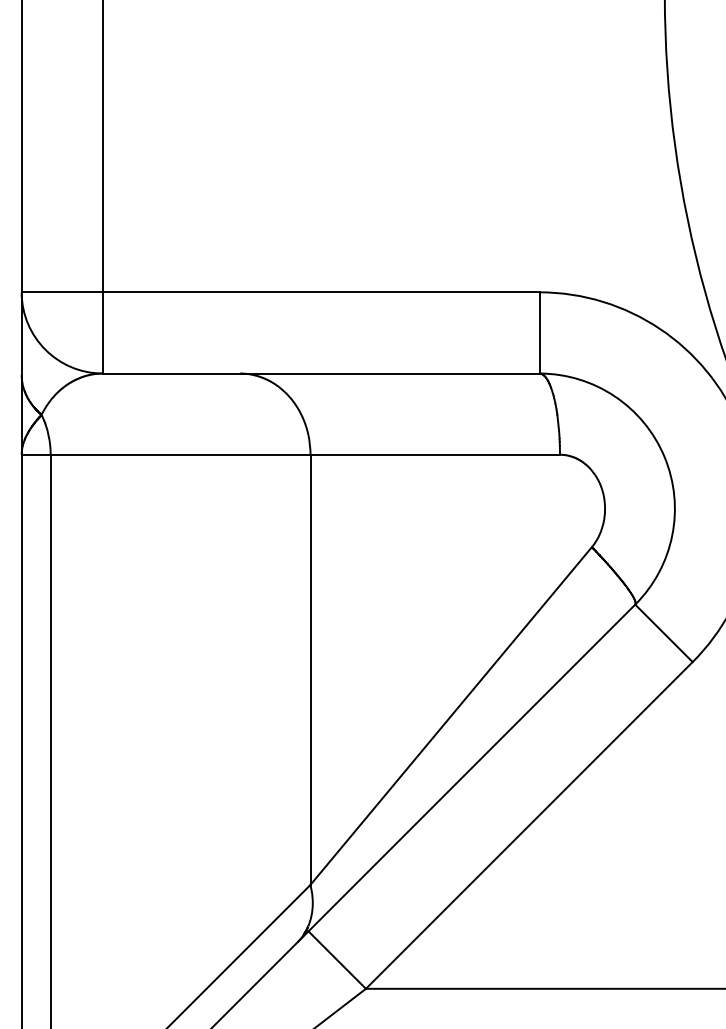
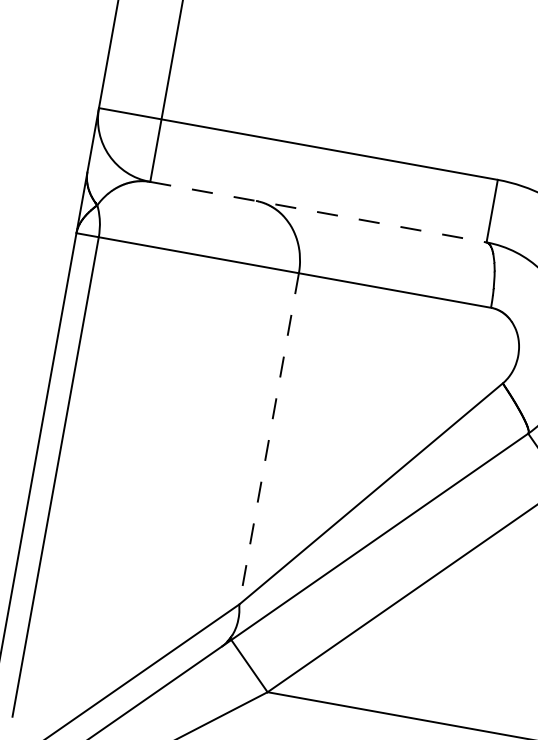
line: (321, 373) -> (318, 212), solid -> dashed
line: (310, 670) -> (269, 439), solid -> dashed

